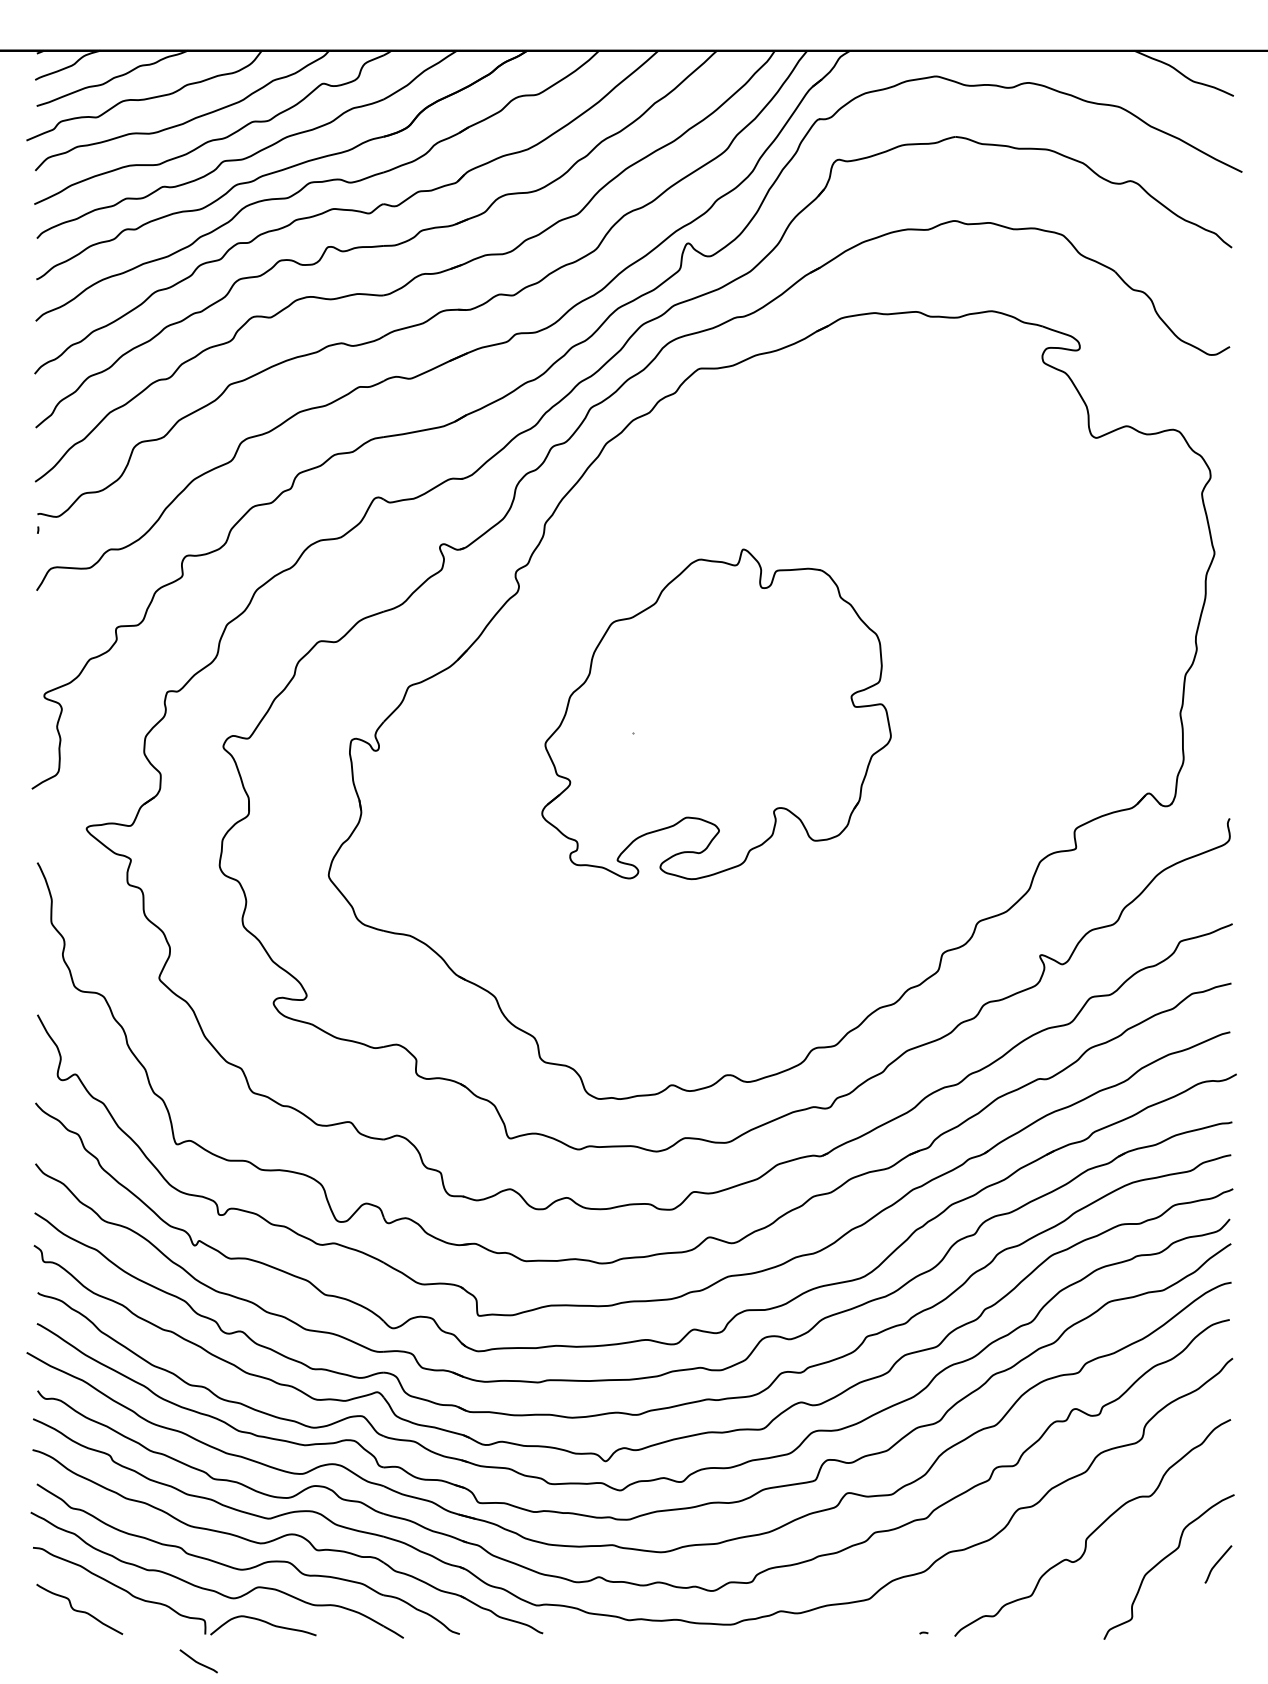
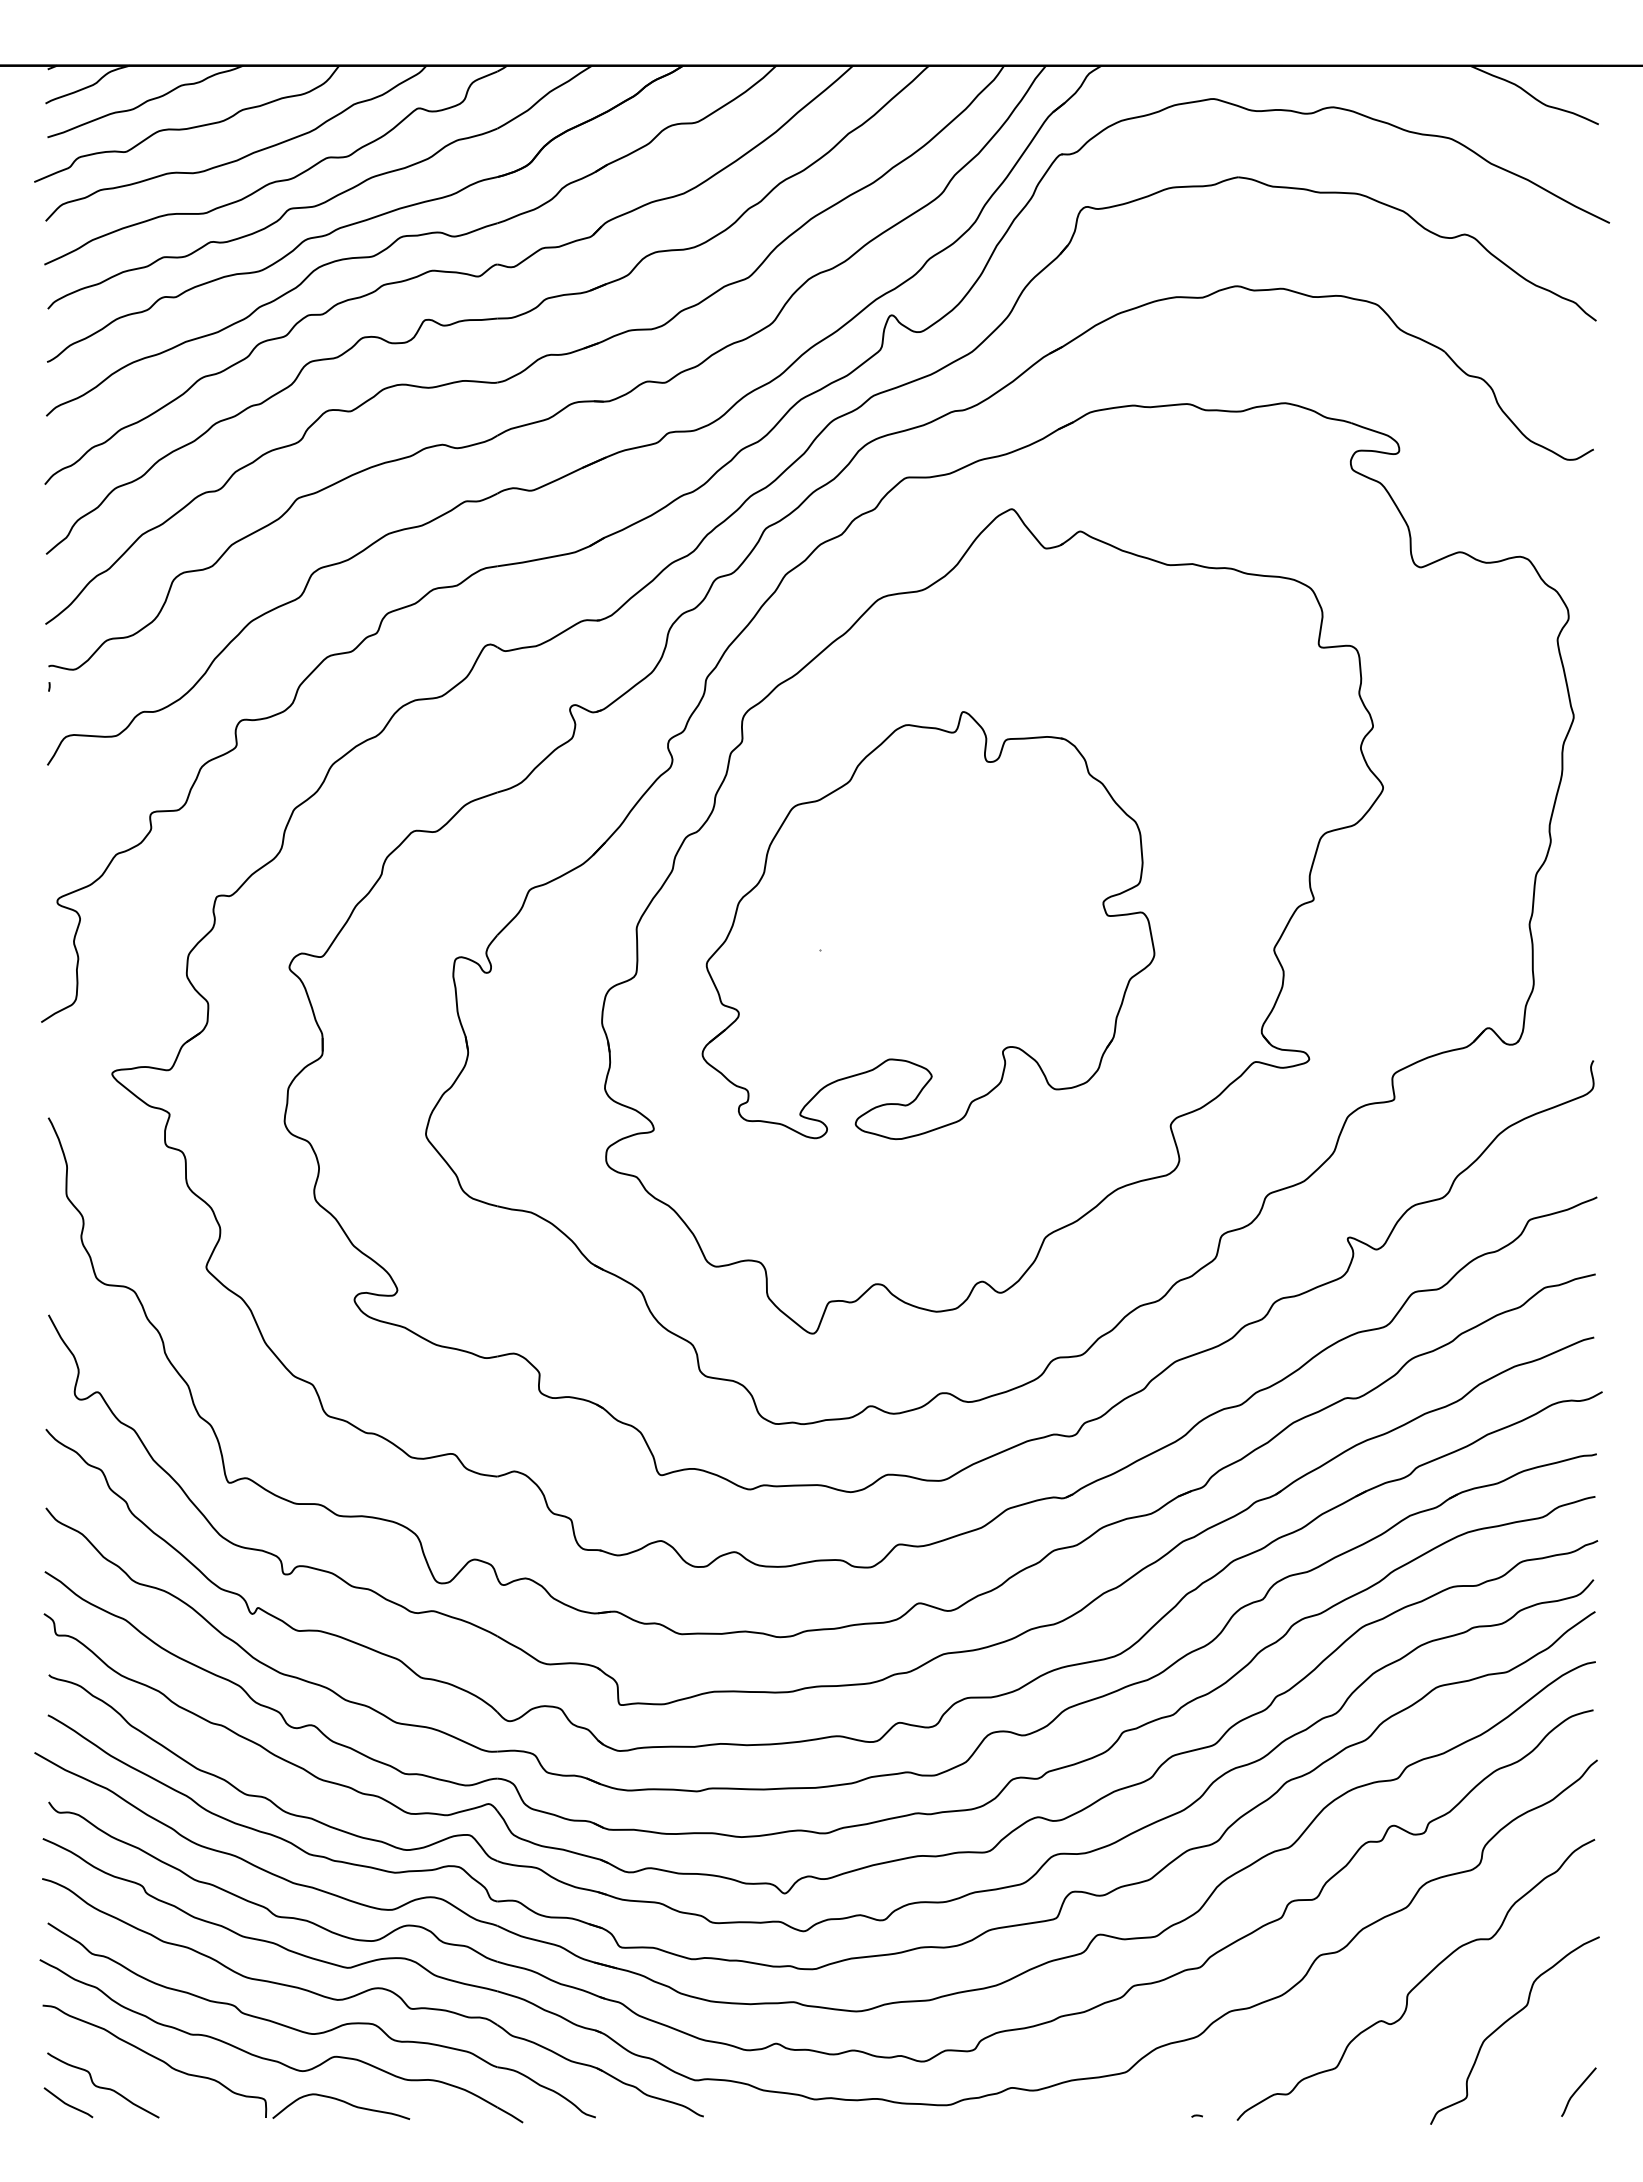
part: (765, 711) -> (992, 921), added
curve: (1217, 1563) -> (1577, 2091), moved
line: (197, 1661) -> (67, 2103), moved

